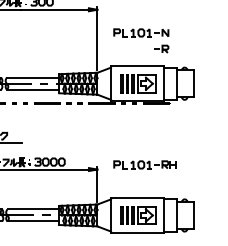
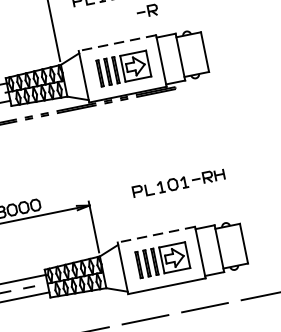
line: (137, 66) -> (117, 43), solid -> dashed
part: (144, 164) -> (177, 183), moved
line: (137, 197) -> (156, 234), solid -> dashed

